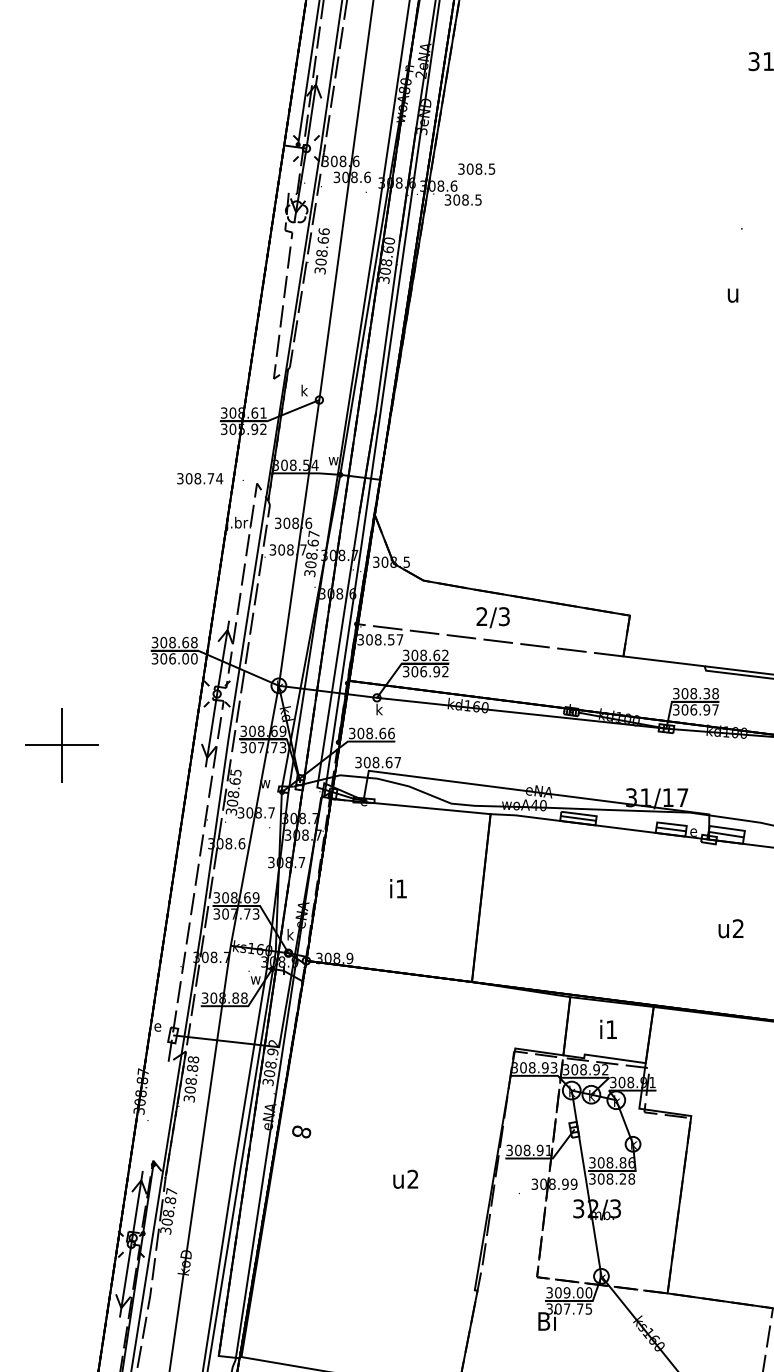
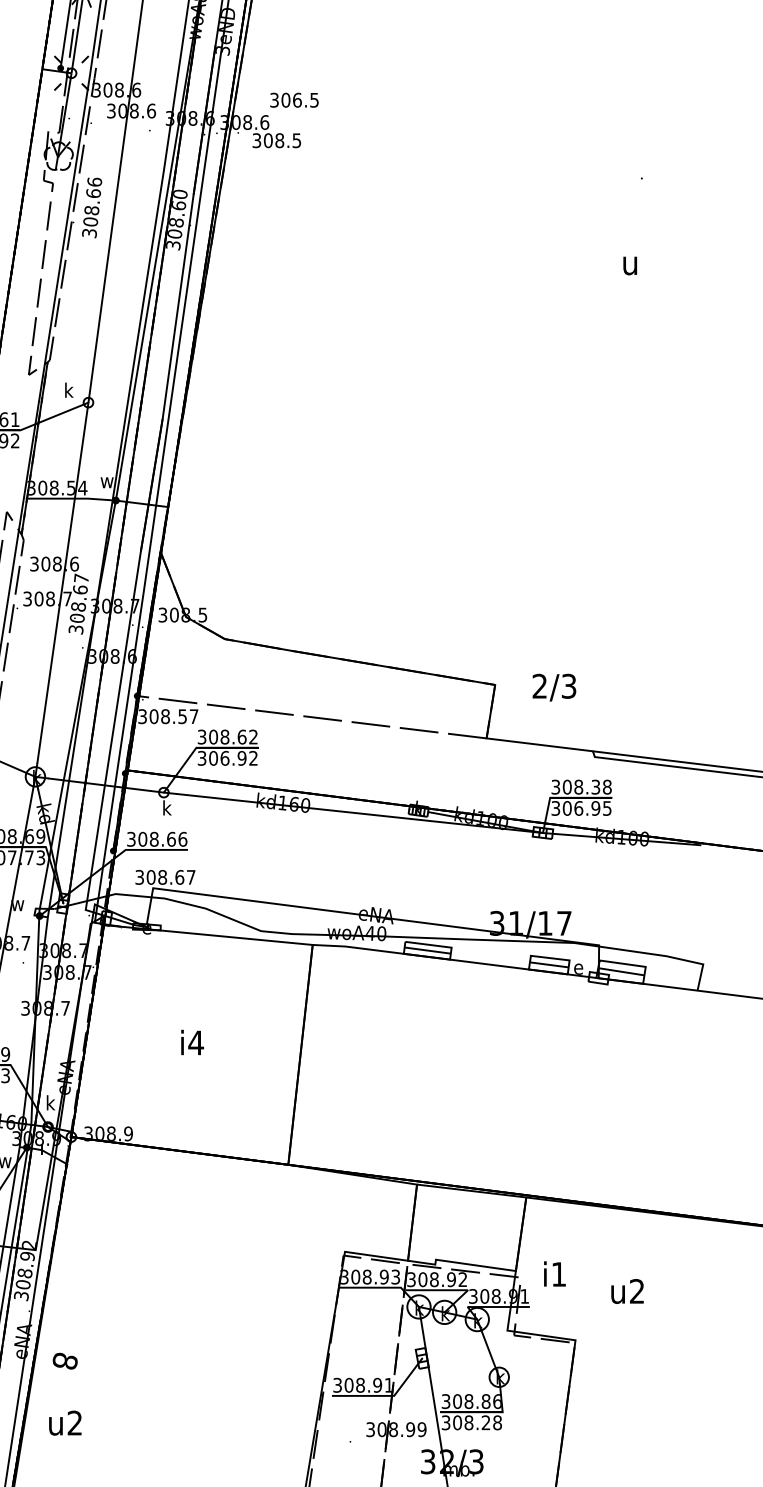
text: (478, 168) -> (296, 99), 308.5 -> 306.5
text: (492, 617) -> (553, 687), moved
text: (715, 709) -> (607, 807), 306.97 -> 306.95
text: (401, 888) -> (196, 1042), i1 -> i4
text: (730, 928) -> (626, 1291), moved
text: (608, 1028) -> (554, 1272), moved
text: (405, 1178) -> (65, 1422), moved

